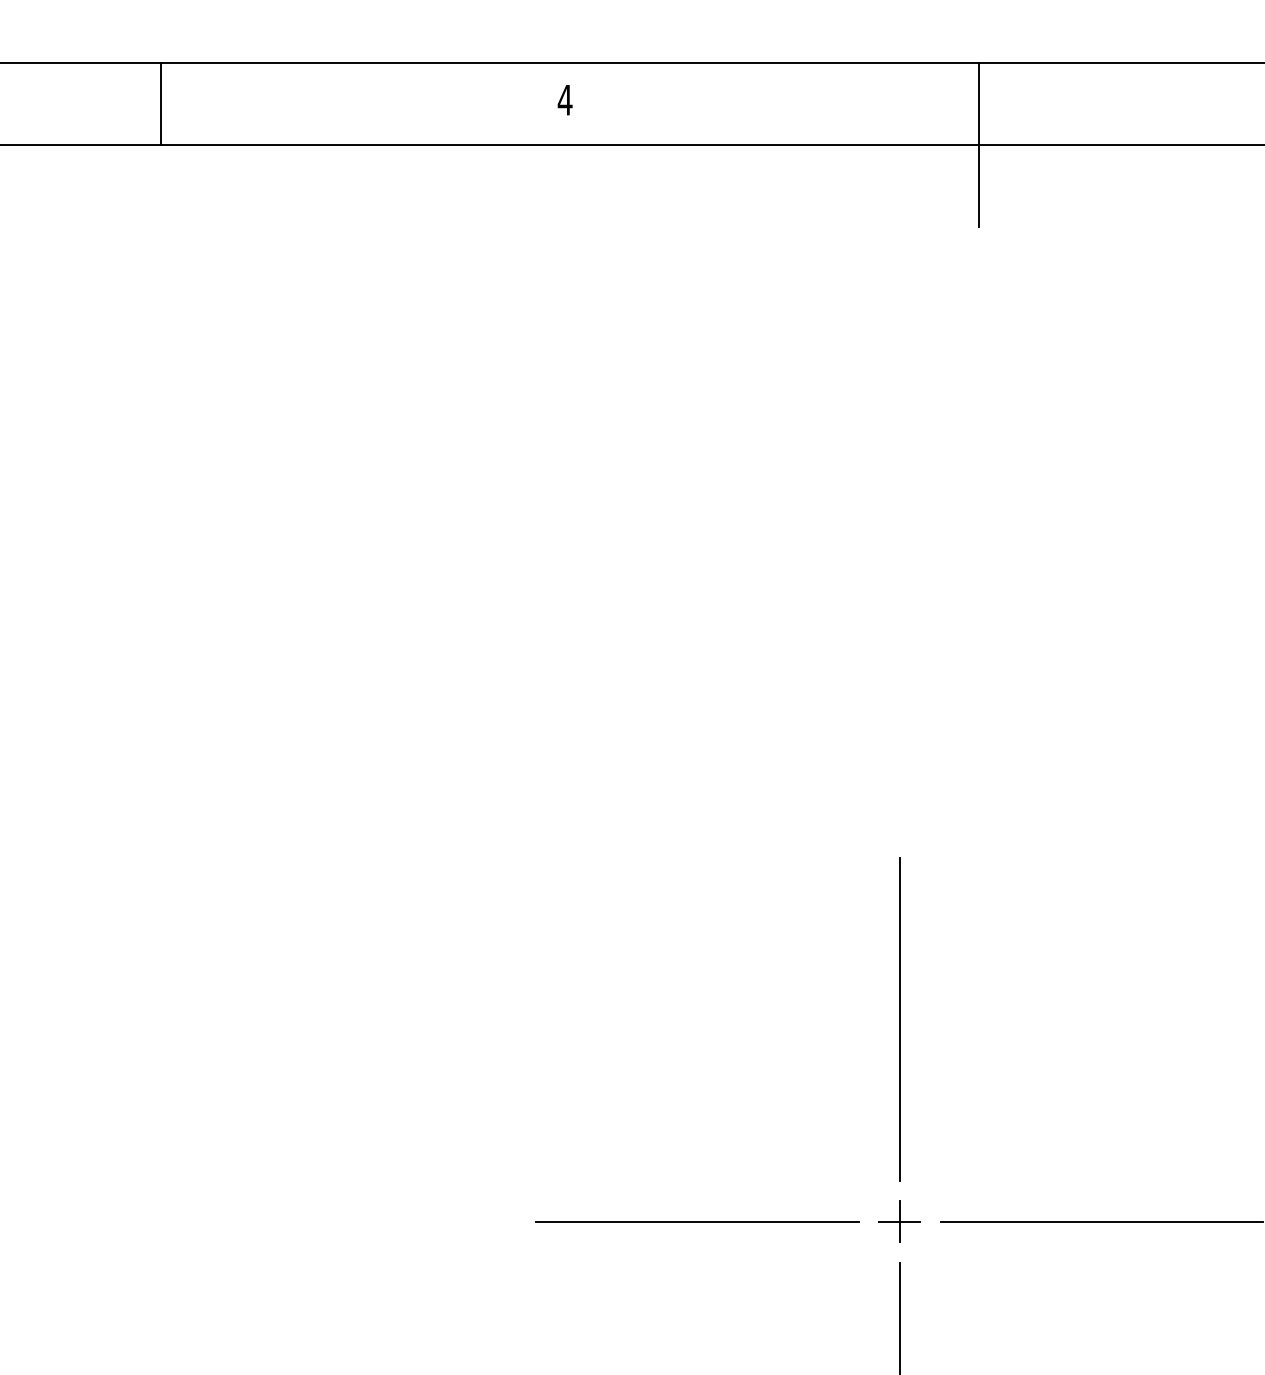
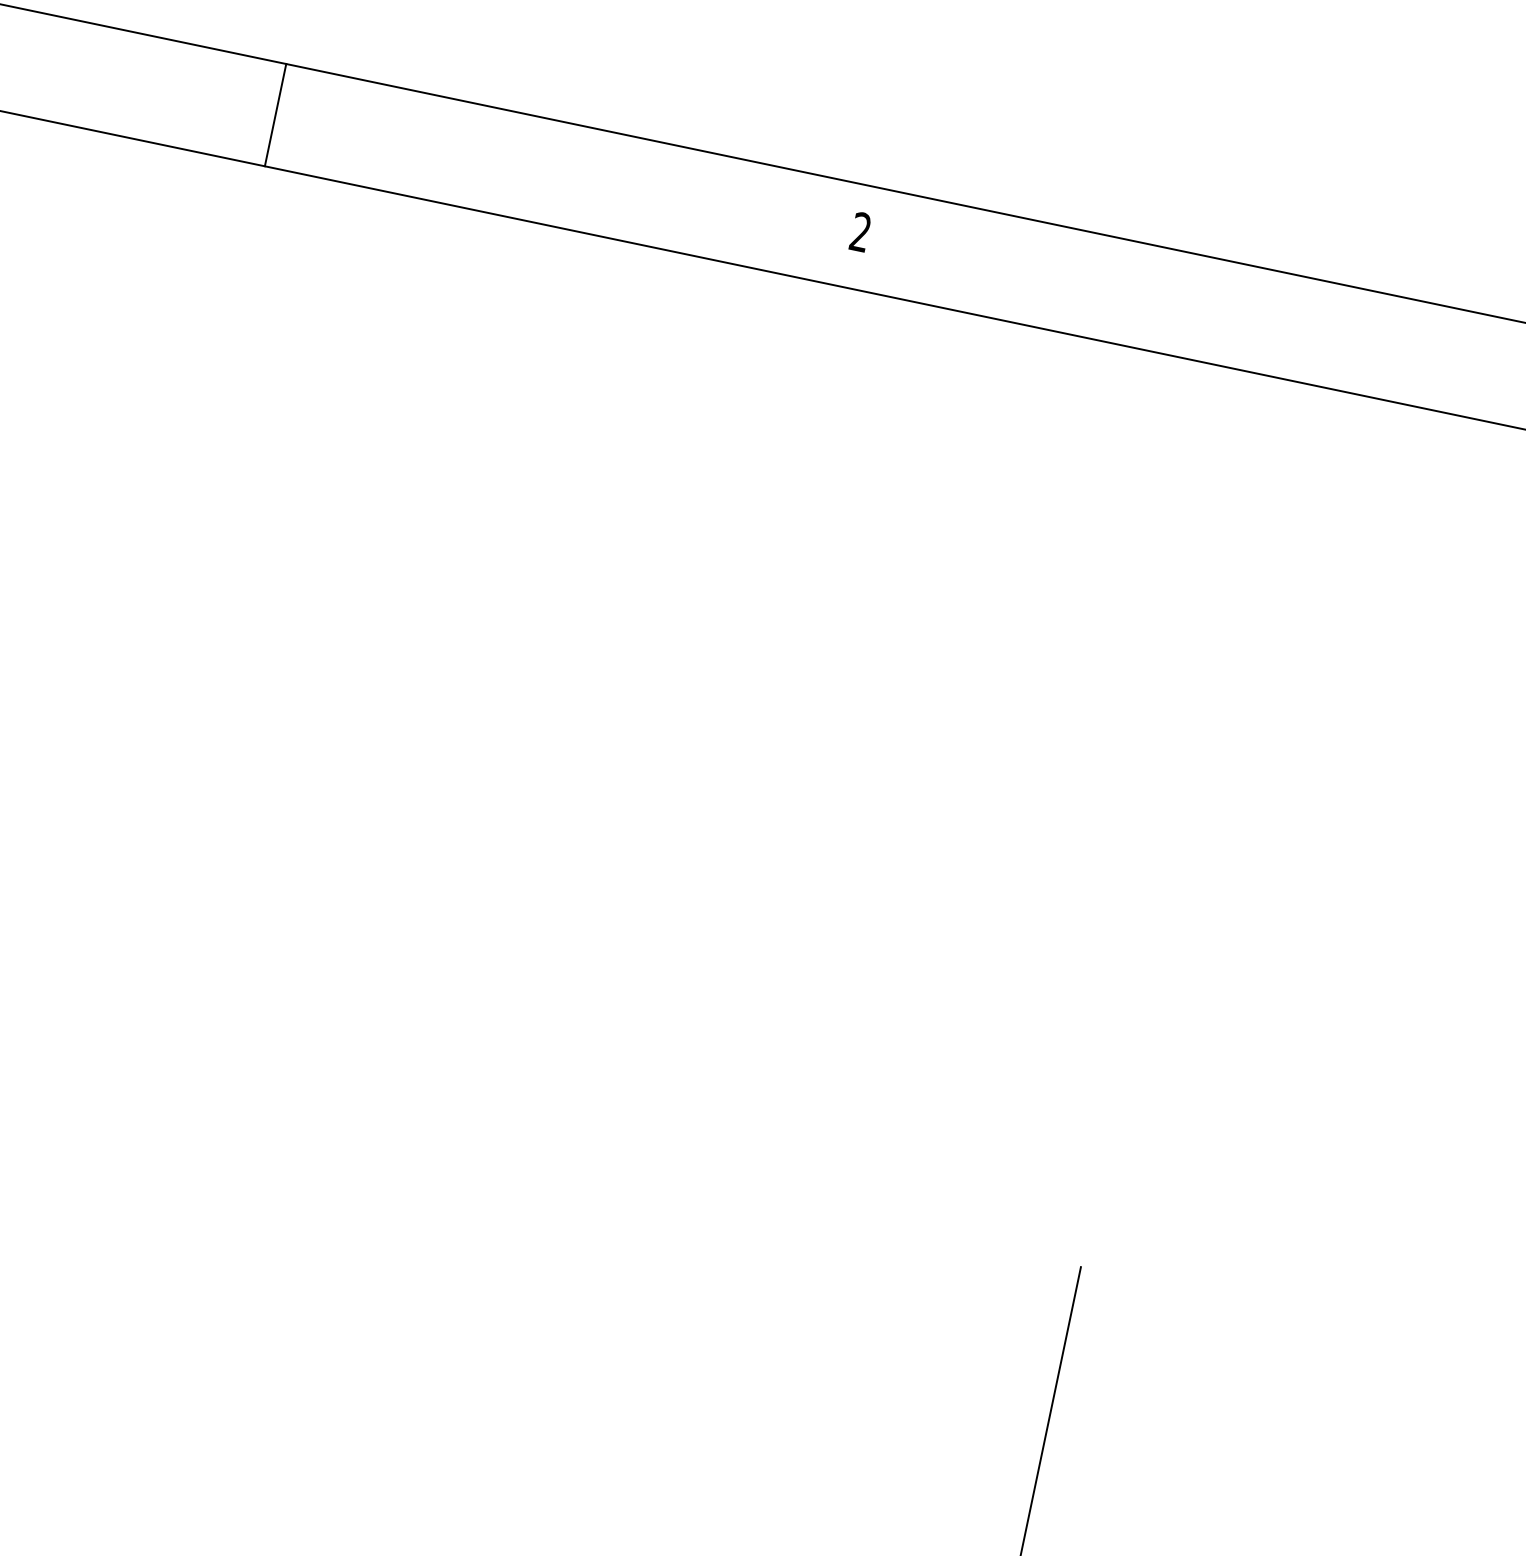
text: (564, 99) -> (860, 231), 4 -> 2
line: (160, 104) -> (274, 115), moved
line: (979, 144) -> (1367, 395), removed

